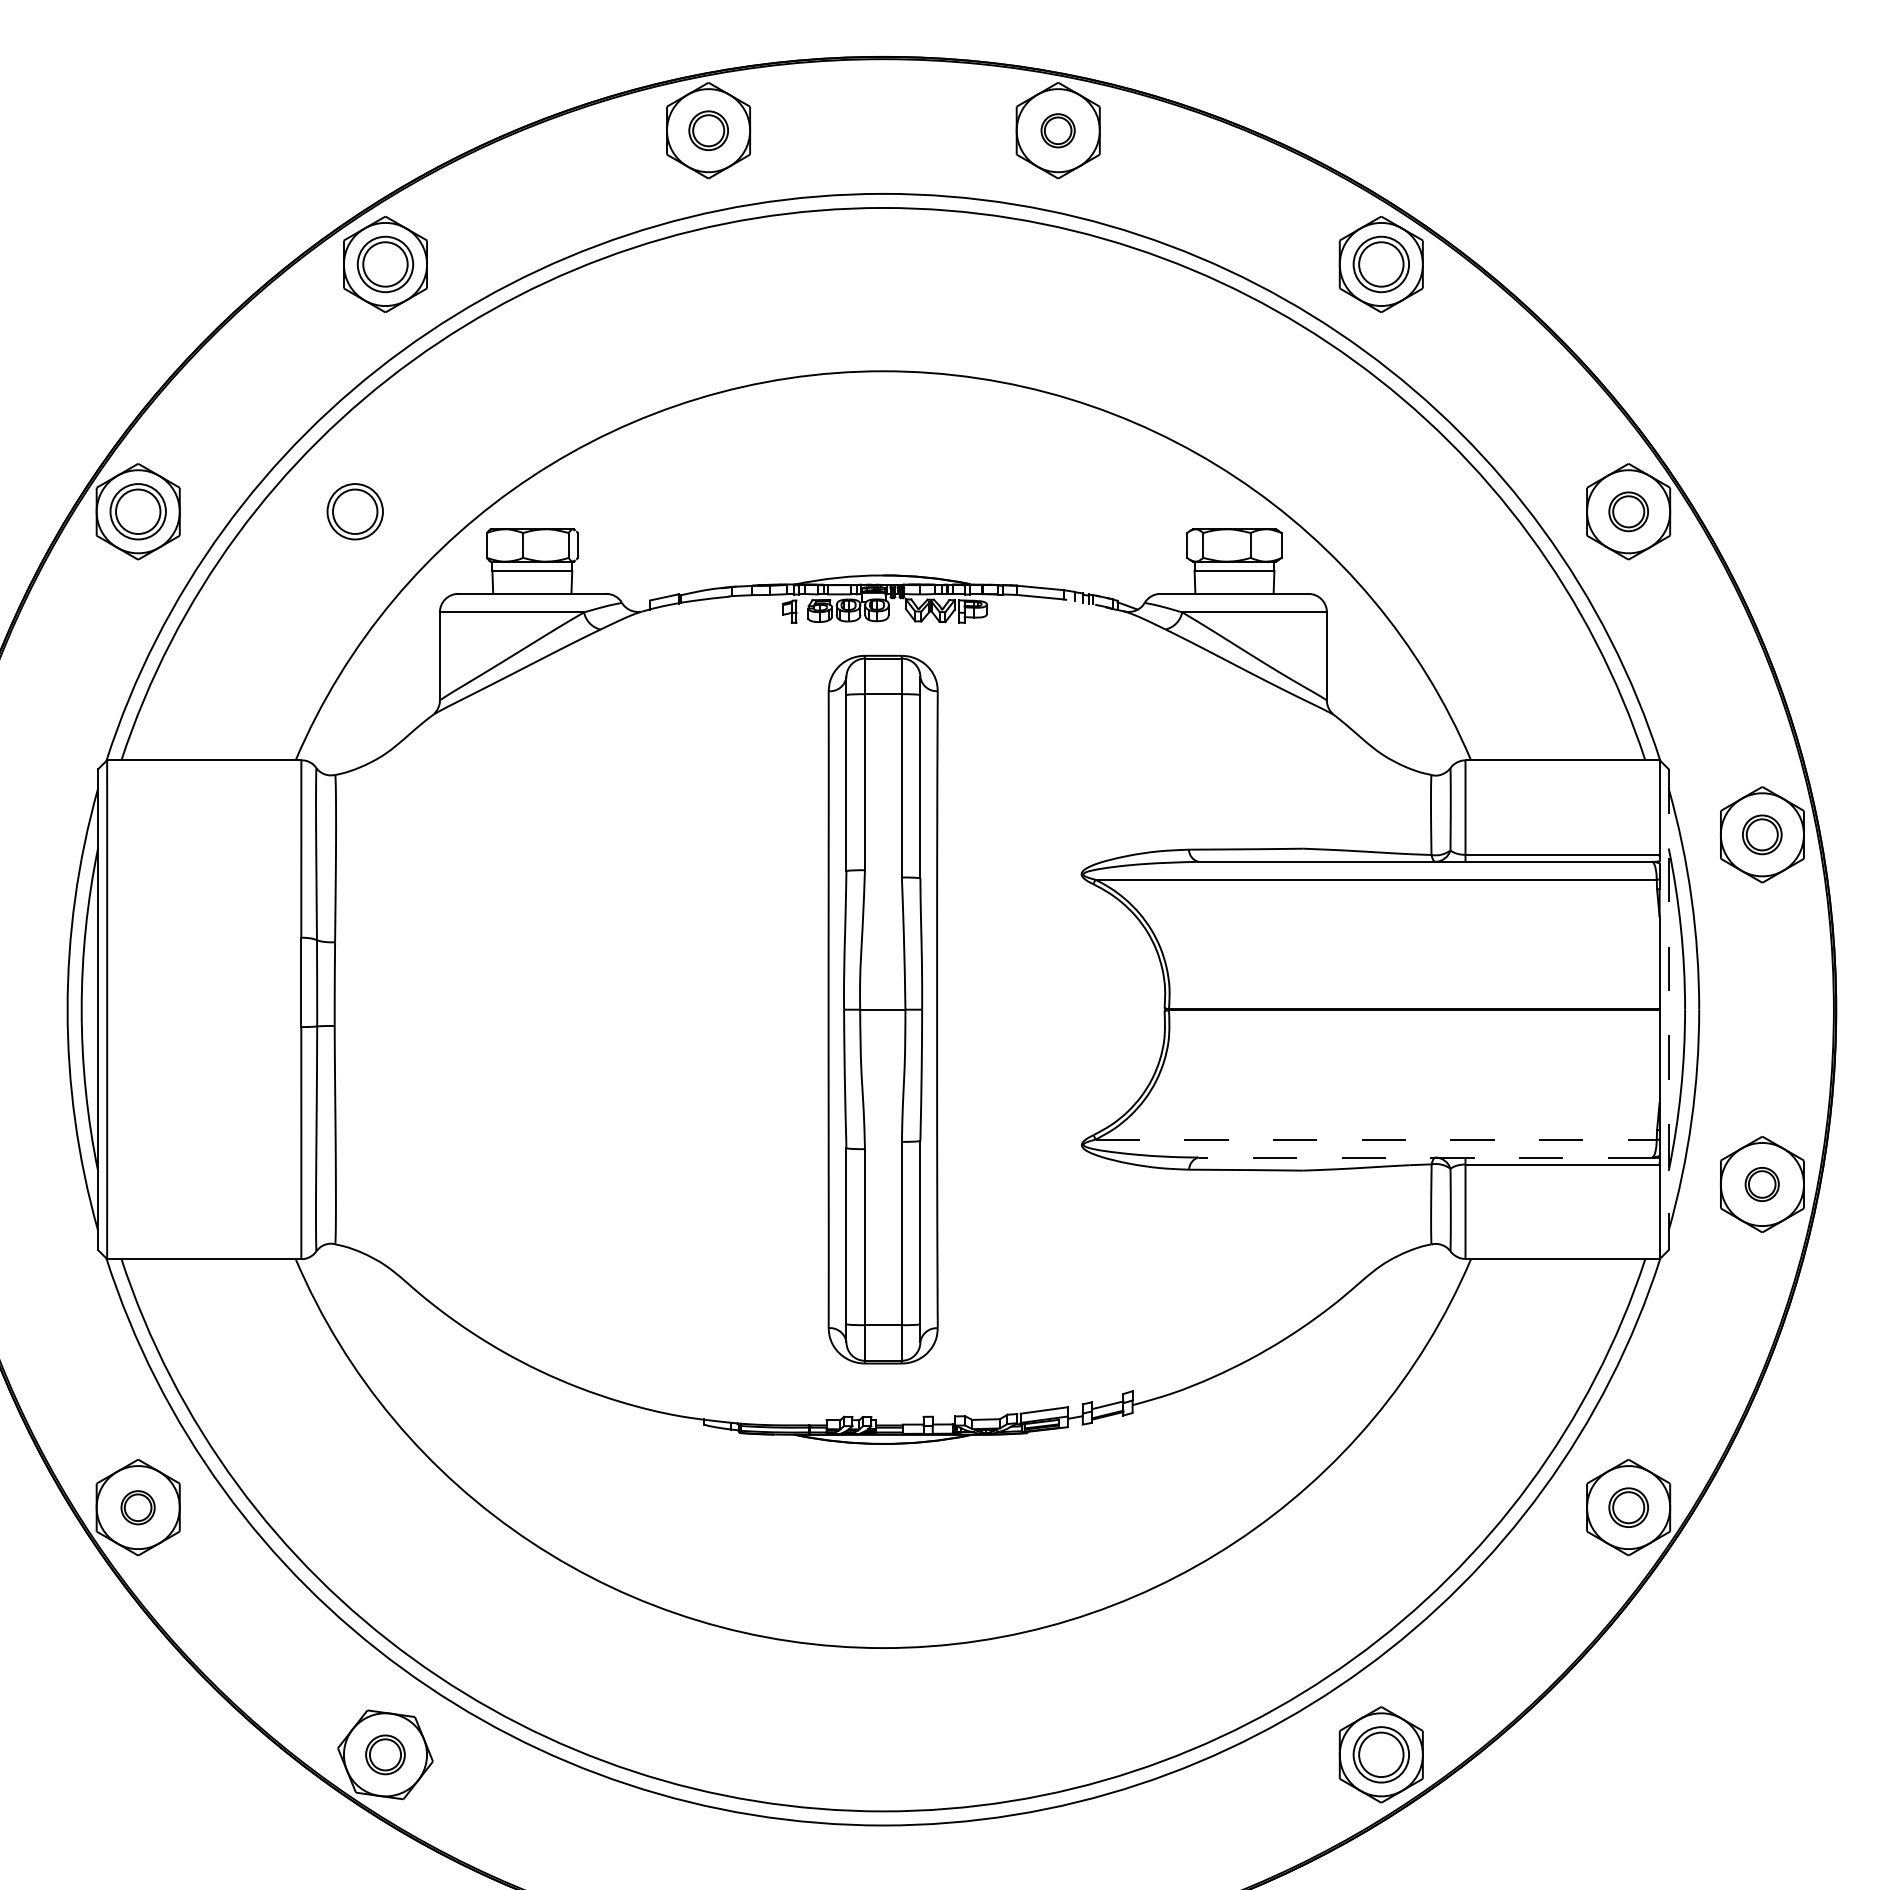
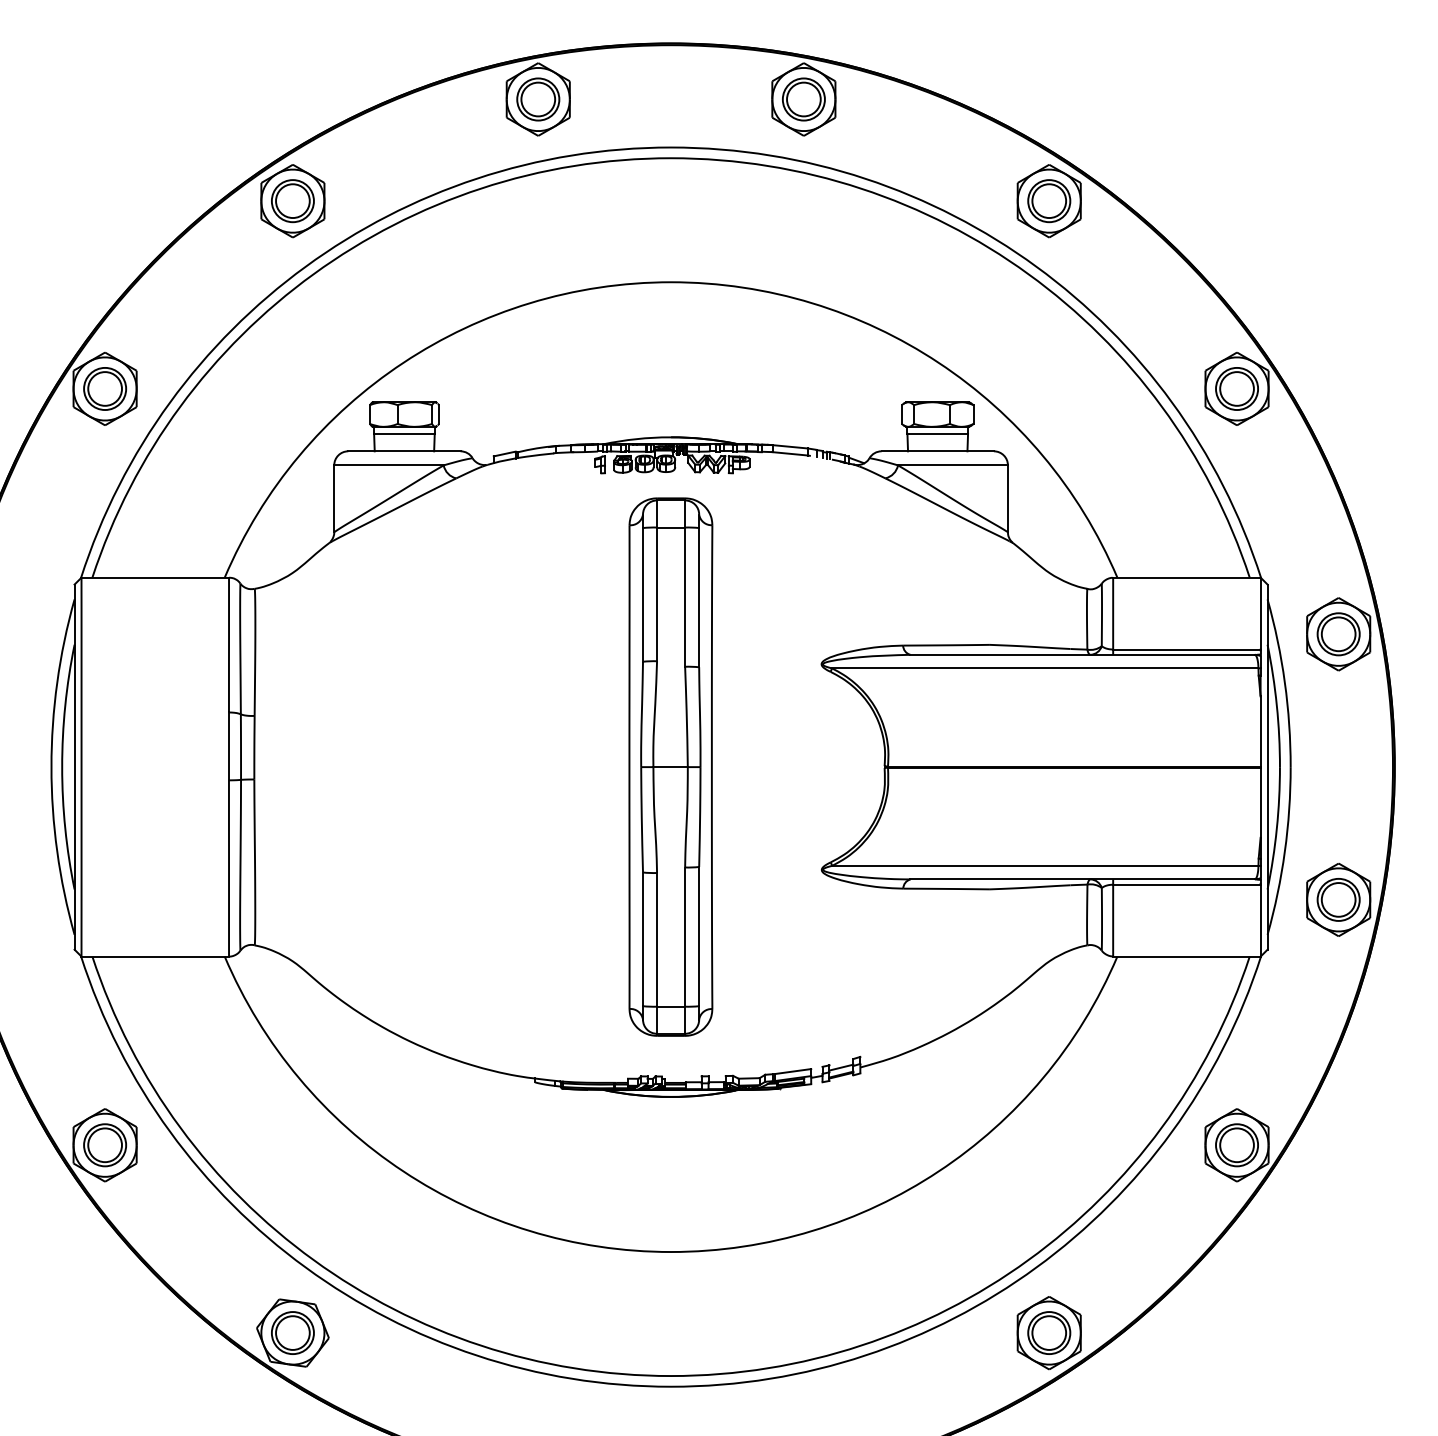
part: (708, 130) -> (538, 99), size x1.43
part: (1057, 130) -> (803, 99), size x1.67
part: (354, 511) -> (269, 388), removed
part: (1628, 511) -> (1236, 388), size x1.43
part: (1761, 834) -> (1337, 634), size x1.43
line: (1668, 1010) -> (1267, 767), dashed -> solid
line: (1376, 1139) -> (1045, 865), dashed -> solid
line: (1425, 1157) -> (1082, 879), dashed -> solid
part: (1761, 1184) -> (1337, 899), size x1.67
part: (137, 1507) -> (104, 1145), size x1.67
part: (1628, 1507) -> (1236, 1145), size x1.43
part: (385, 1754) -> (292, 1332), size x1.43

